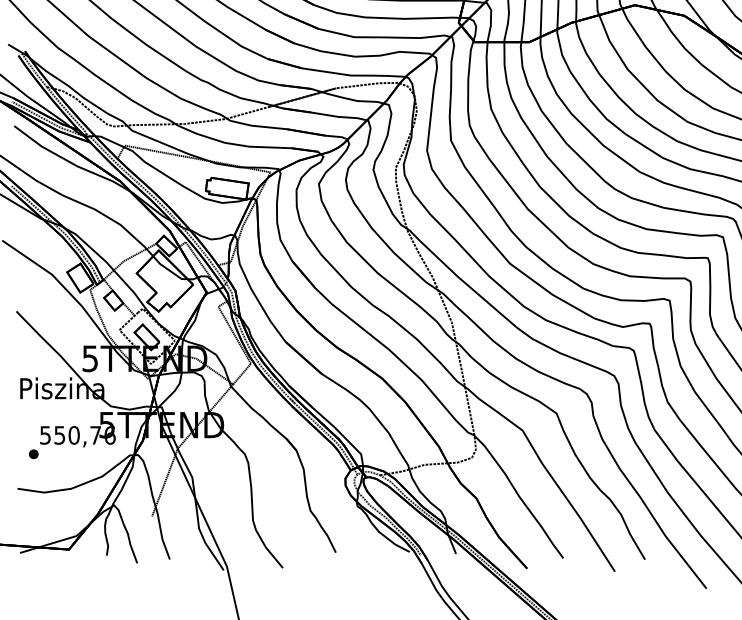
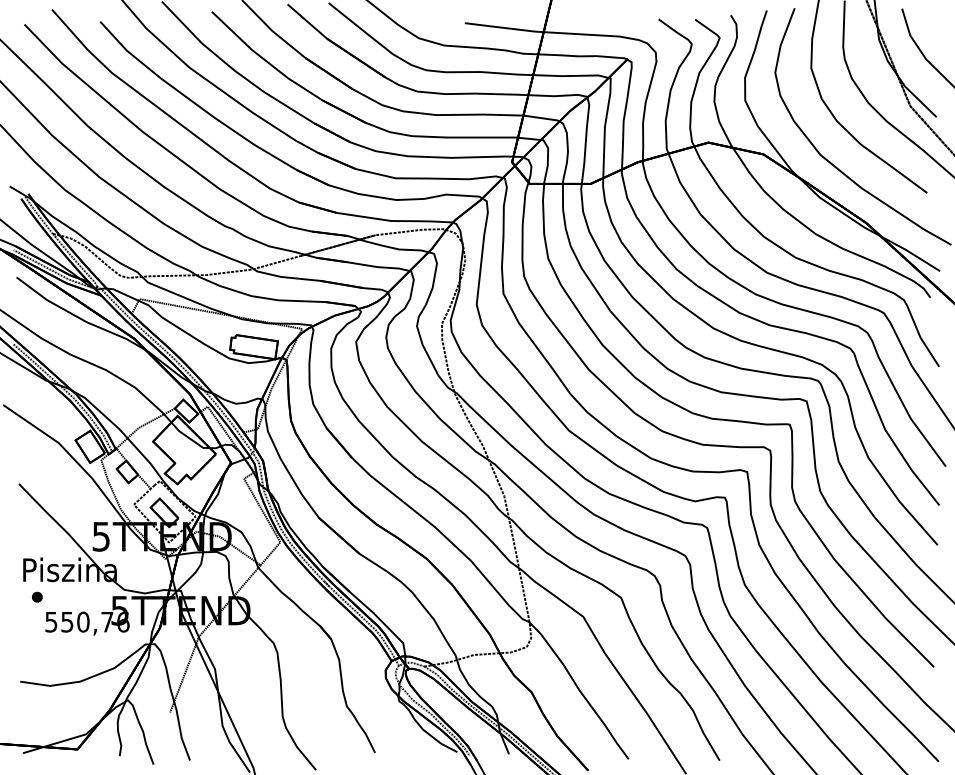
part: (33, 453) -> (37, 596), moved

